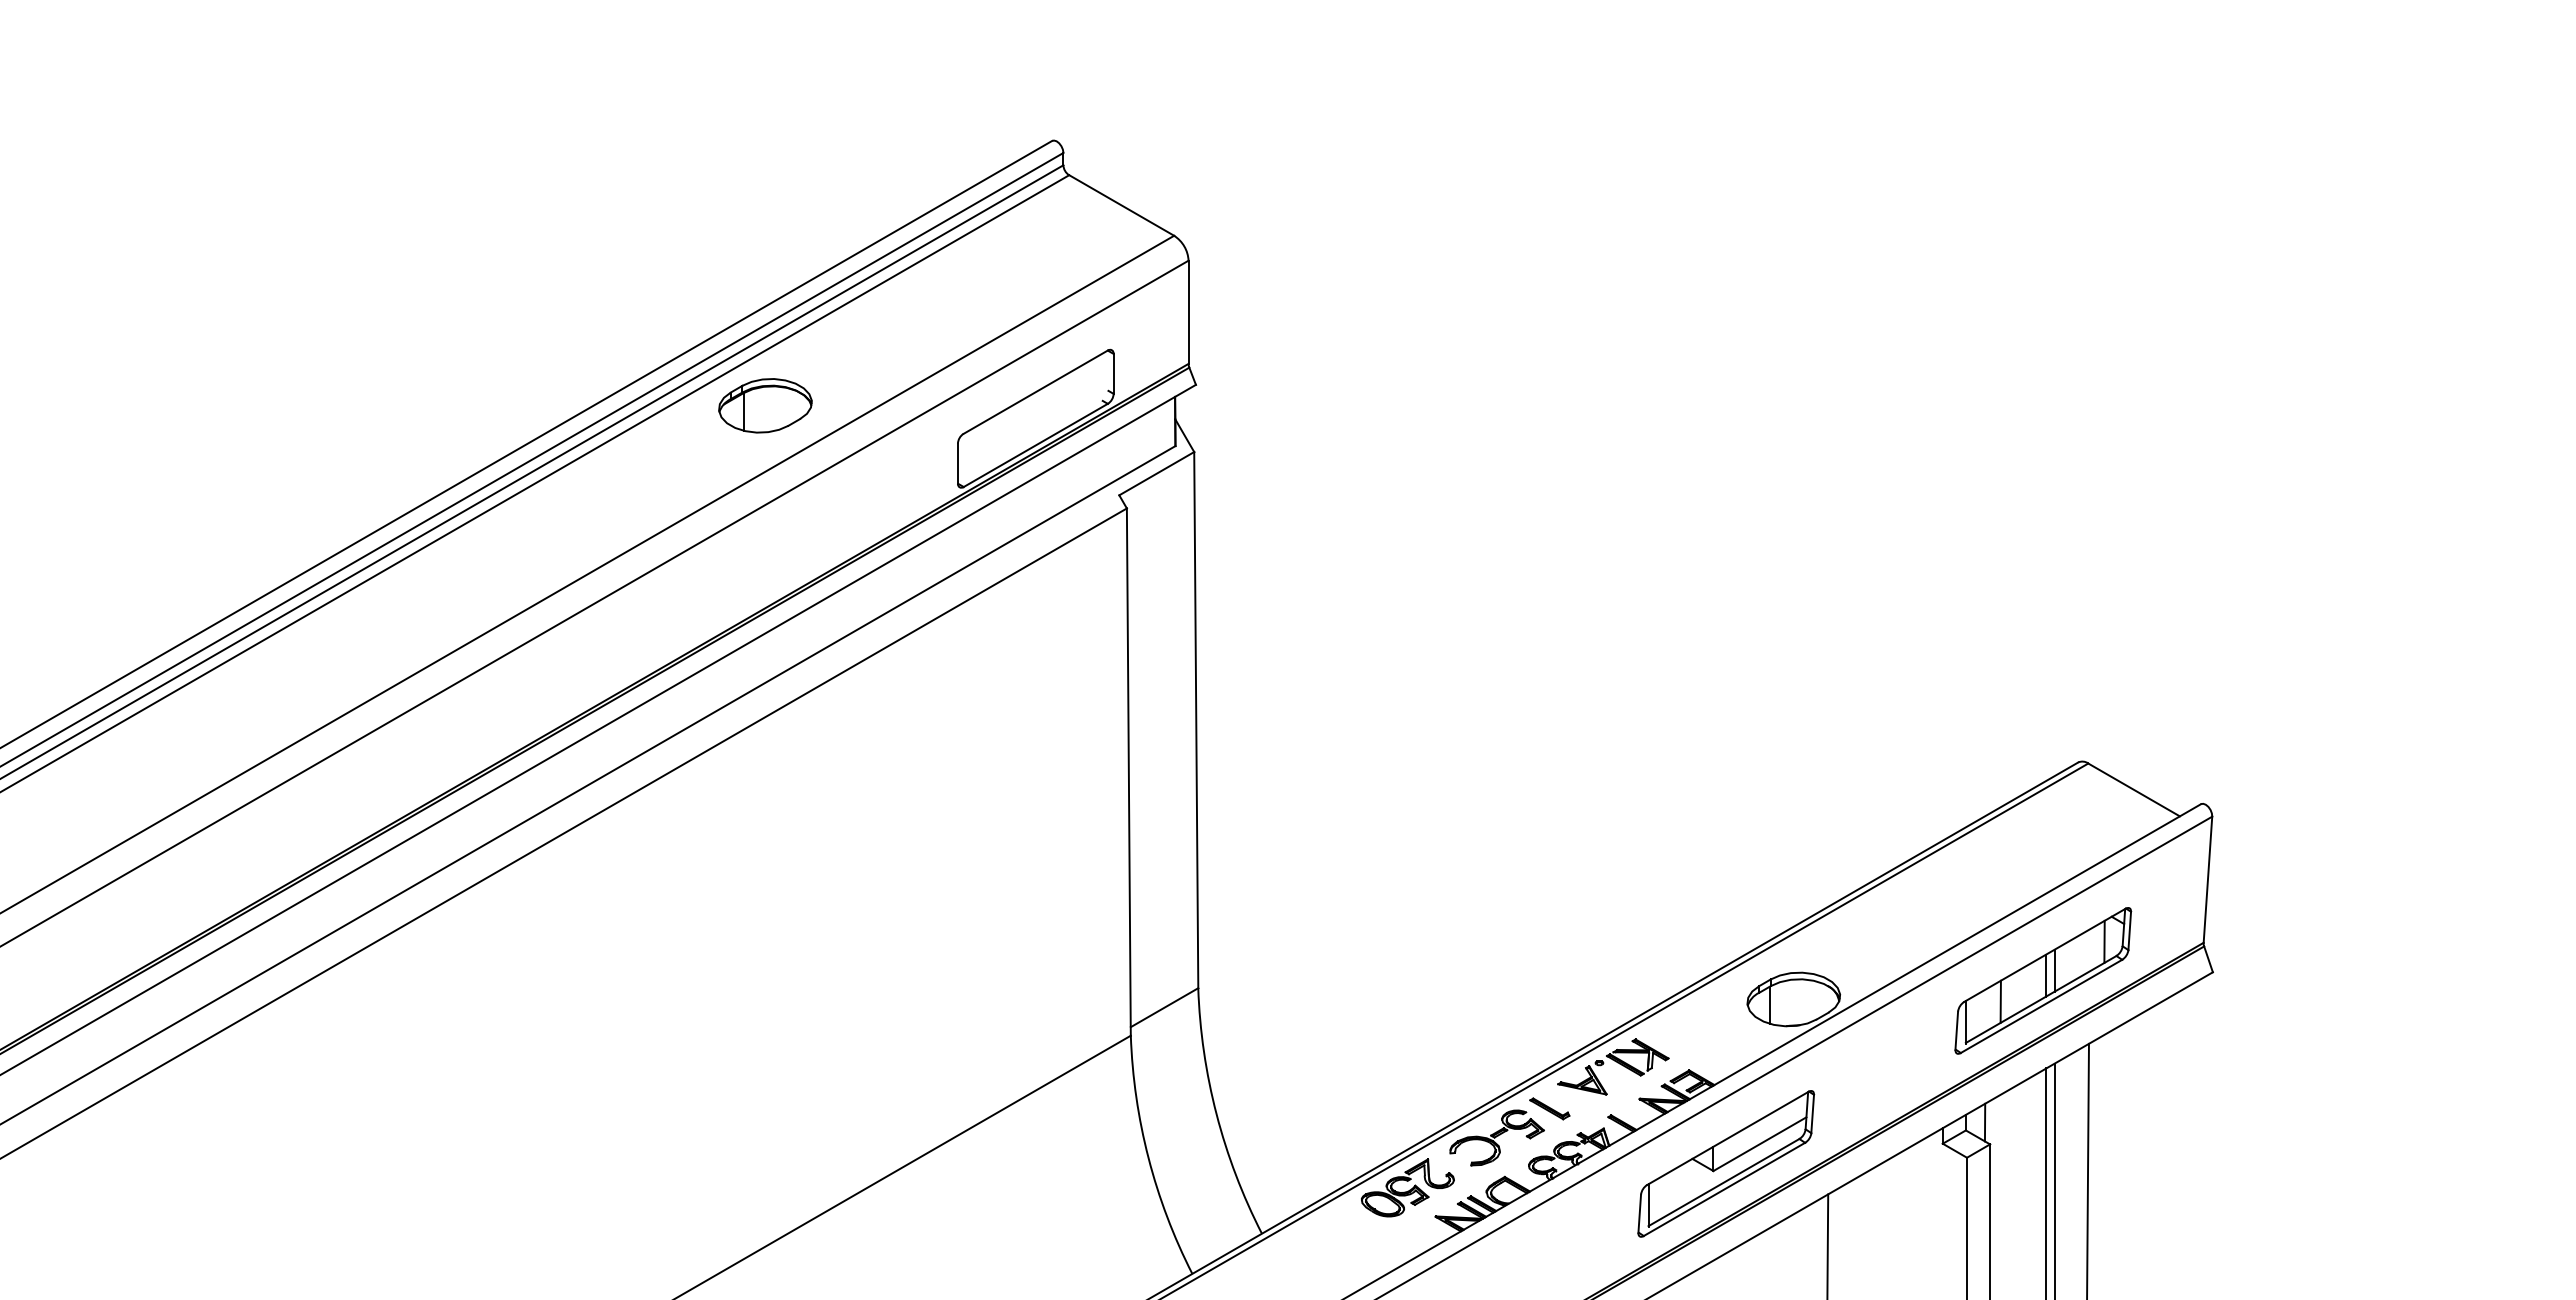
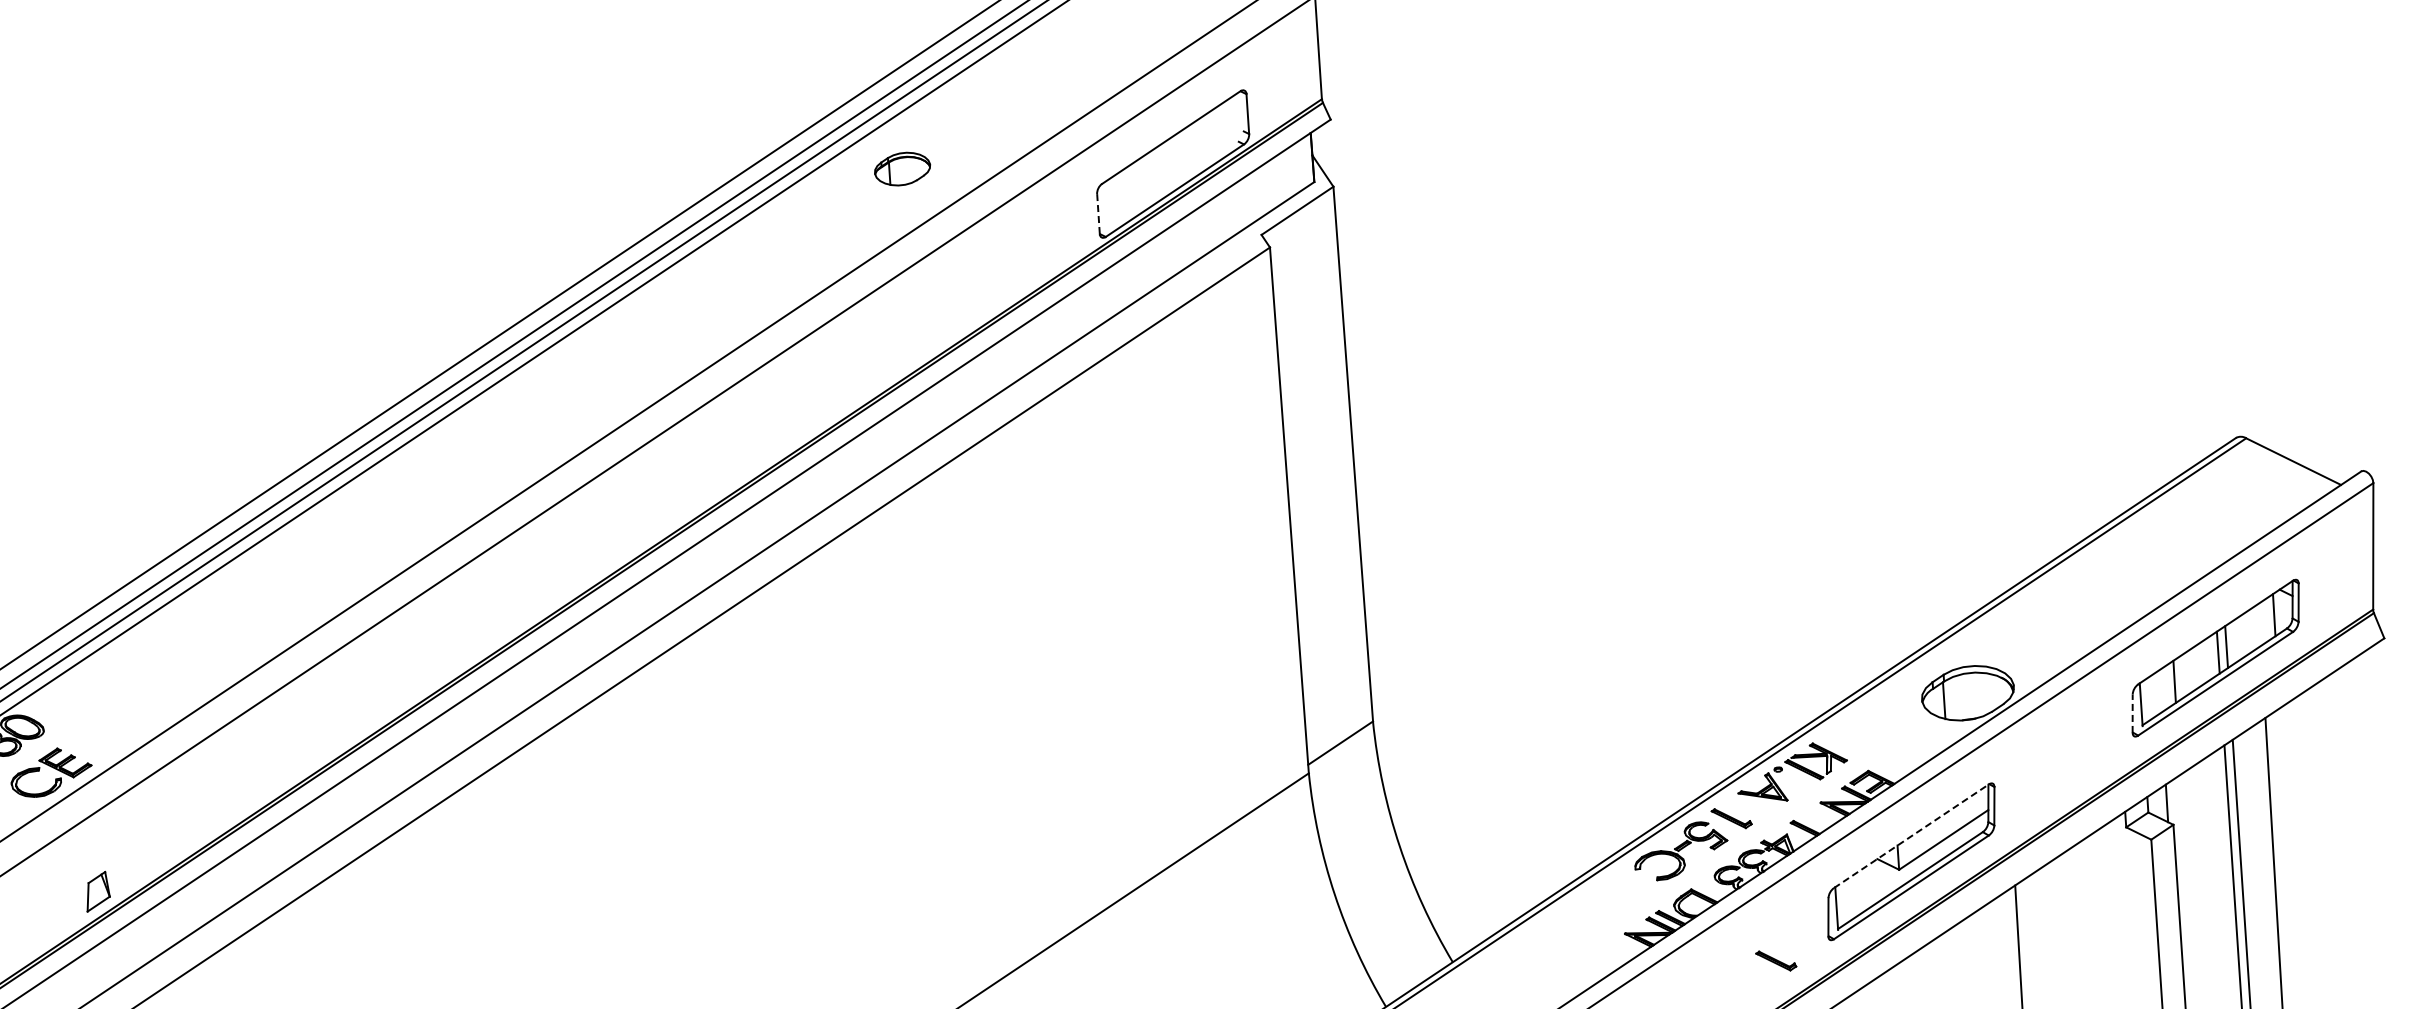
part: (765, 405) -> (902, 168), size x0.6
line: (957, 463) -> (1097, 213), solid -> dashed
line: (1956, 1030) -> (2132, 713), solid -> dashed
line: (1728, 1138) -> (1912, 836), solid -> dashed
part: (1407, 1187) -> (1594, 906), removed
part: (1584, 1253) -> (1775, 960), added

